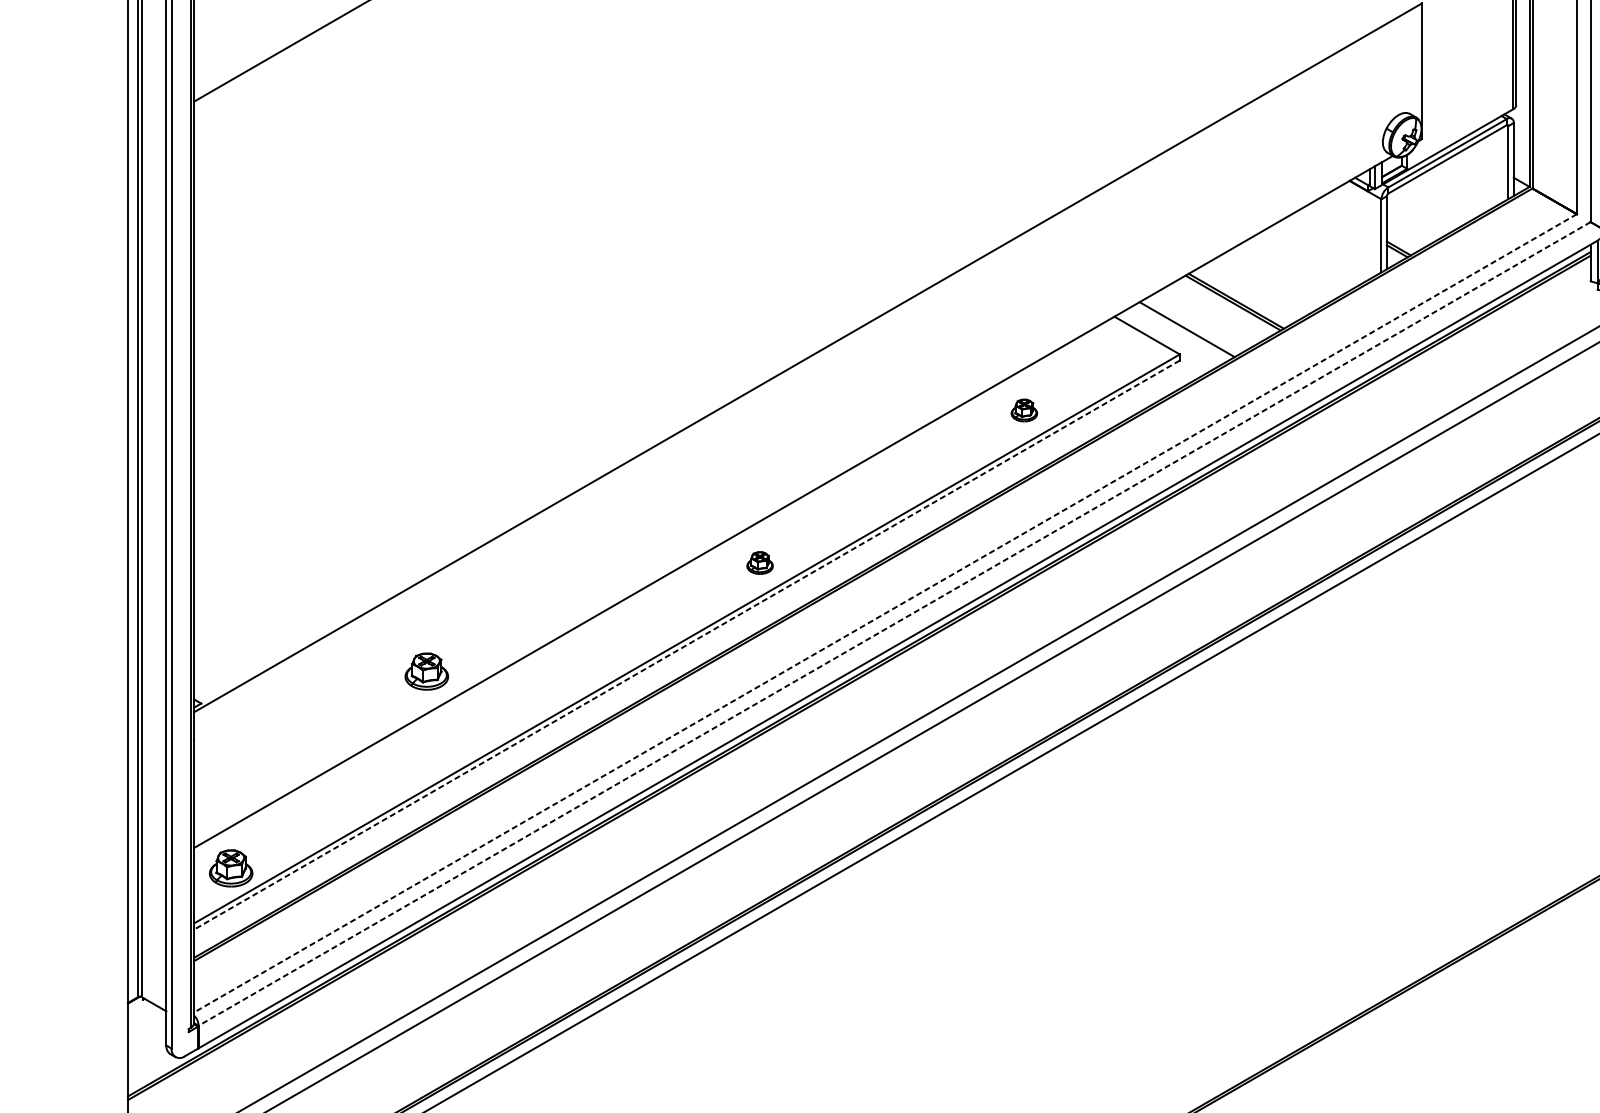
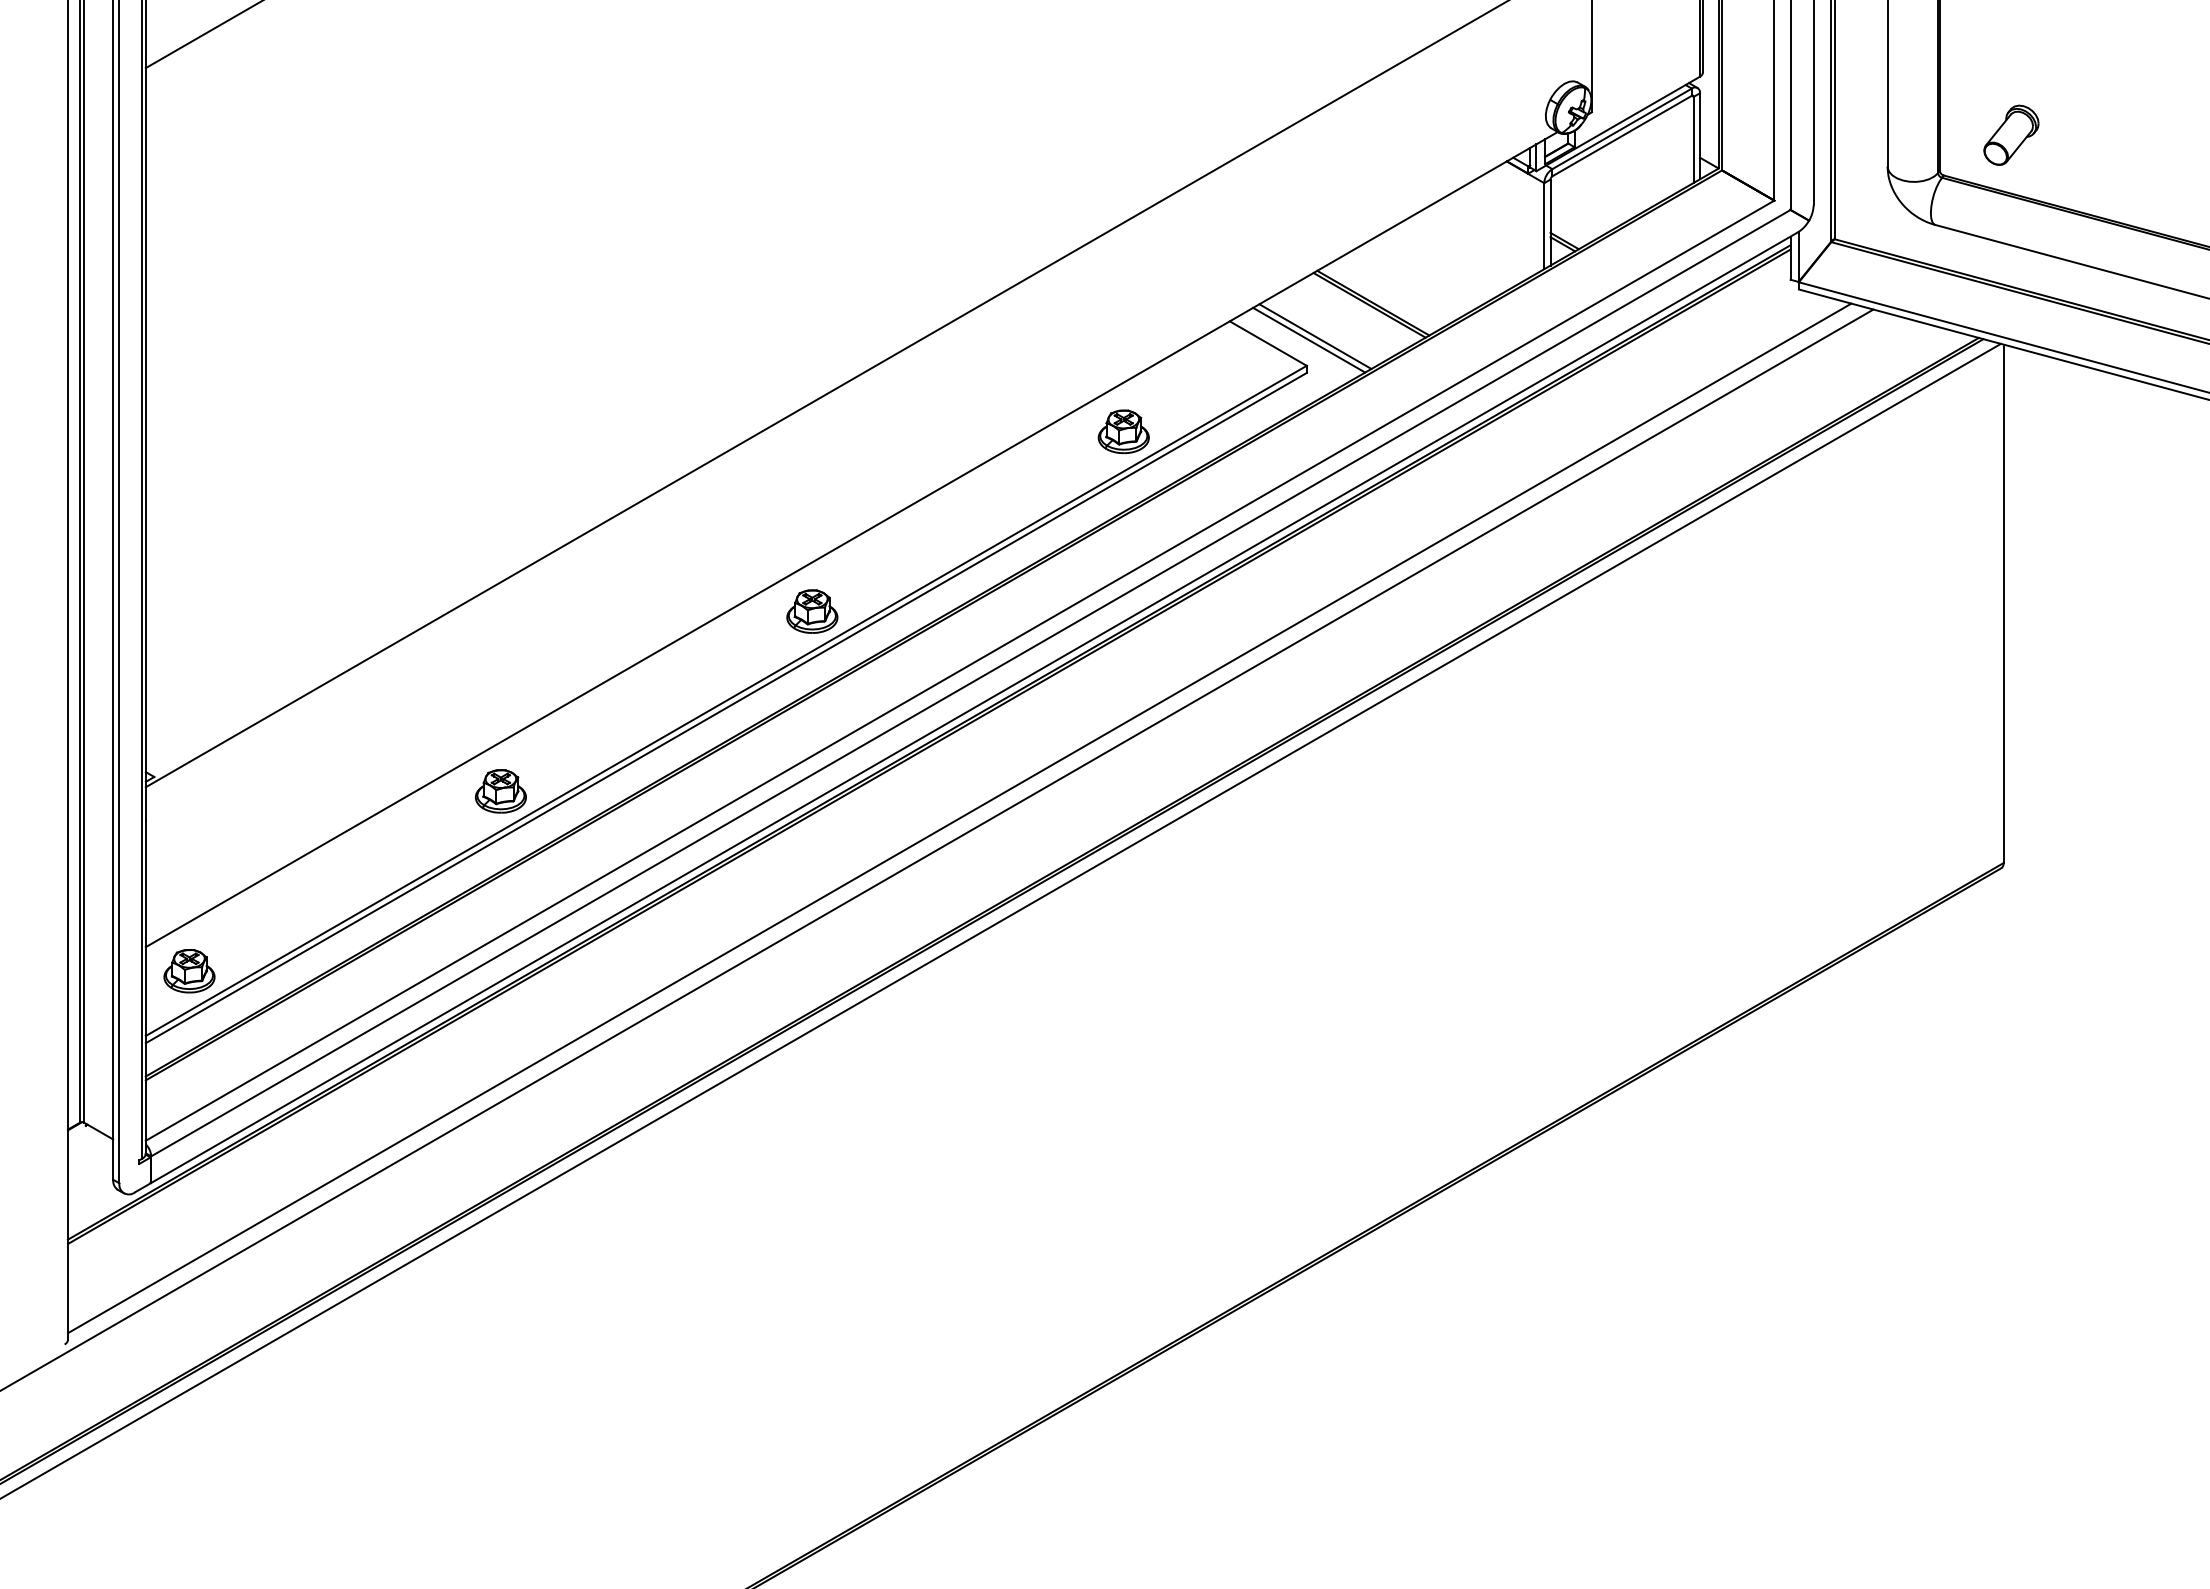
line: (1182, 332) -> (1309, 339), added
part: (1024, 410) -> (1123, 431), size x1.67
part: (760, 563) -> (812, 611), size x1.67
line: (884, 613) -> (959, 670), dashed -> solid
line: (894, 624) -> (970, 683), dashed -> solid
line: (686, 645) -> (725, 708), dashed -> solid
part: (426, 671) -> (500, 791), moved

